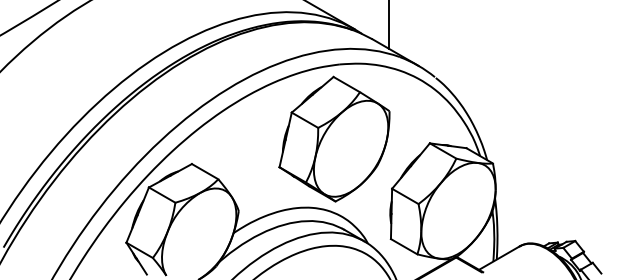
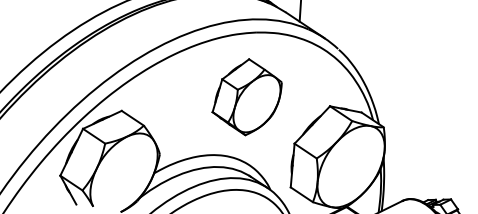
part: (334, 138) -> (247, 96), size x0.7

